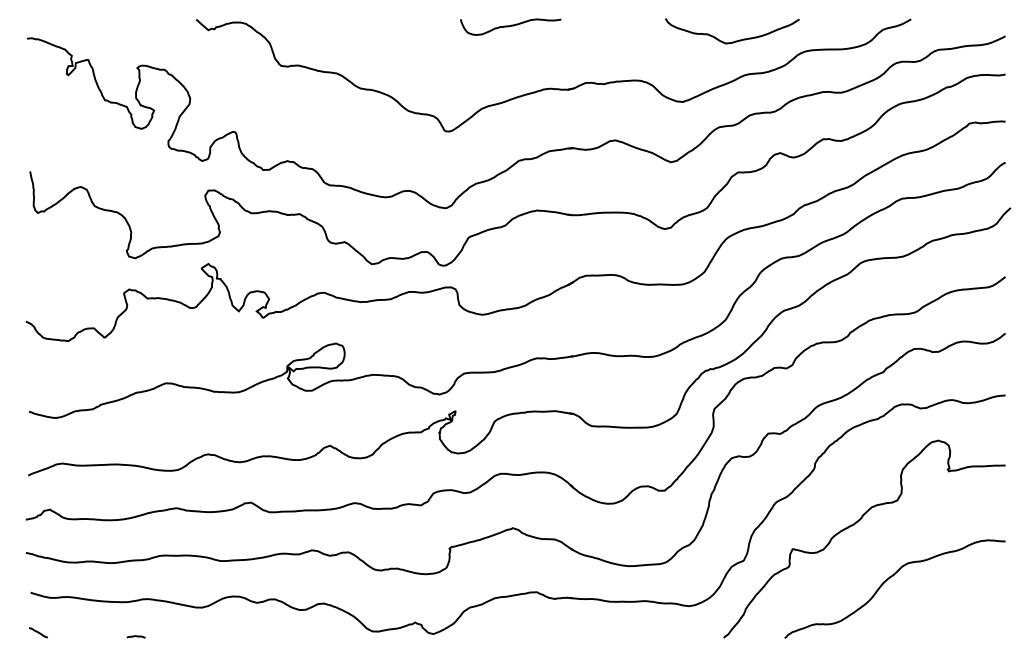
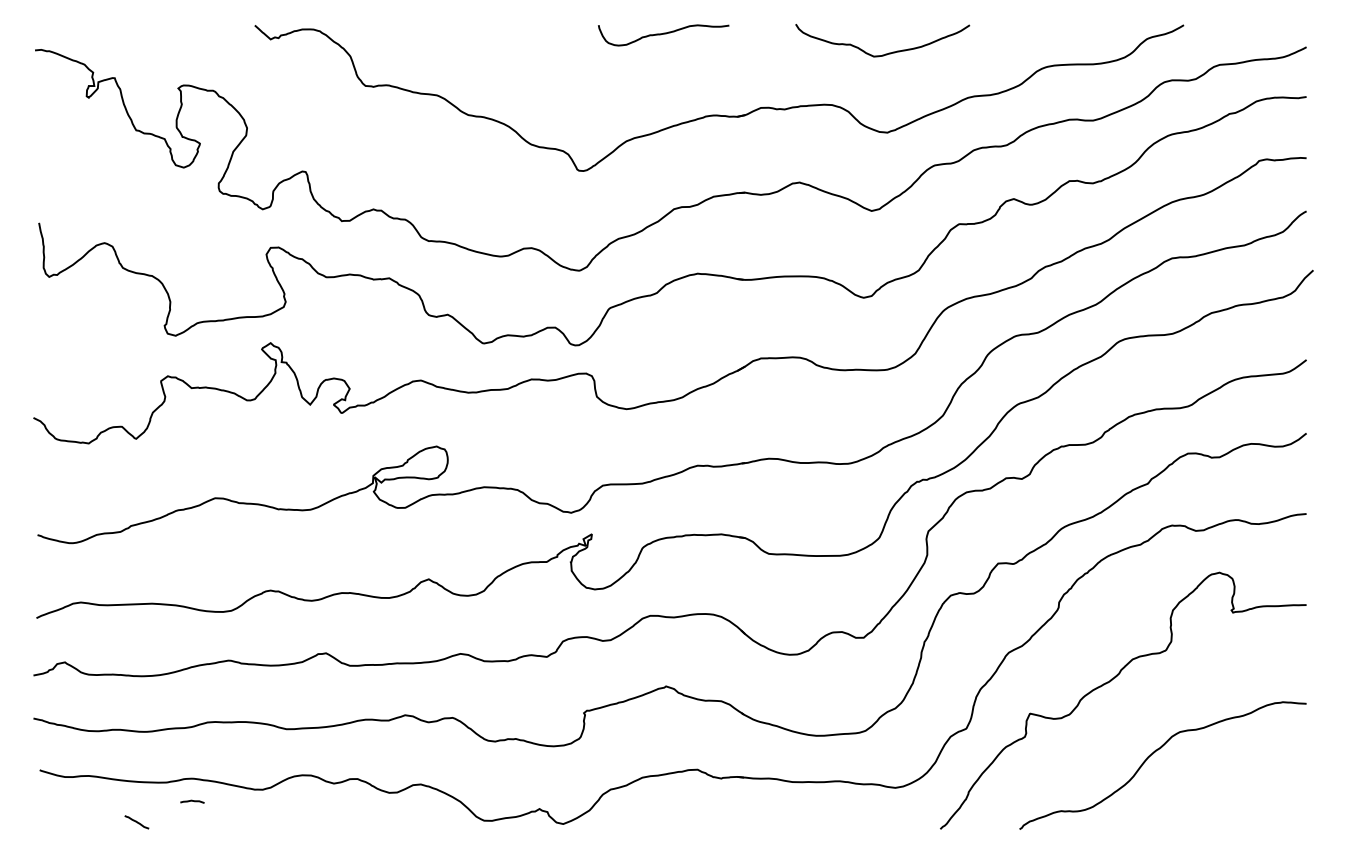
curve: (735, 40) -> (886, 52), moved
line: (38, 632) -> (136, 822), moved
line: (135, 636) -> (191, 801), moved

